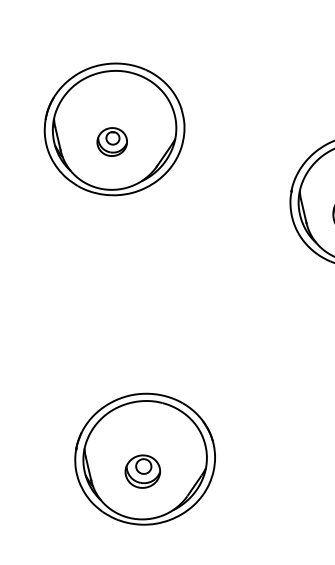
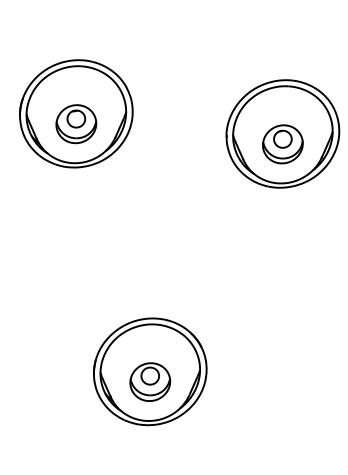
part: (112, 142) -> (76, 124), size x1.67
part: (143, 470) -> (150, 381), size x1.43

